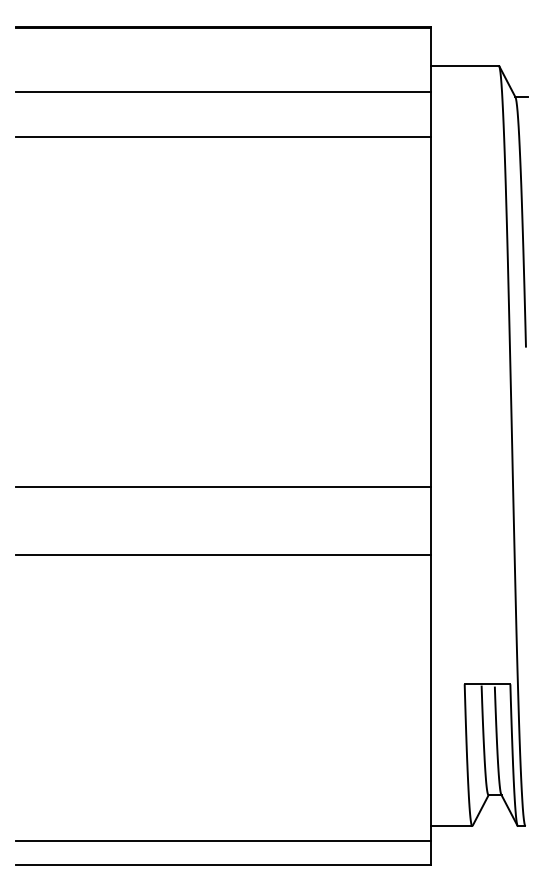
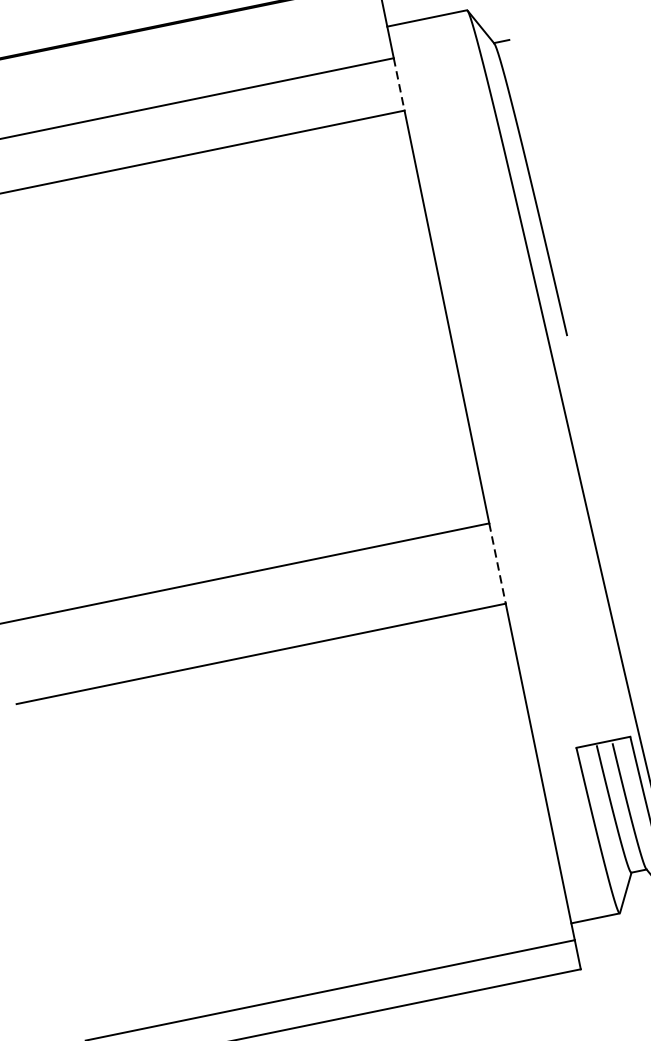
line: (431, 115) -> (399, 85), solid -> dashed
line: (431, 521) -> (497, 563), solid -> dashed

